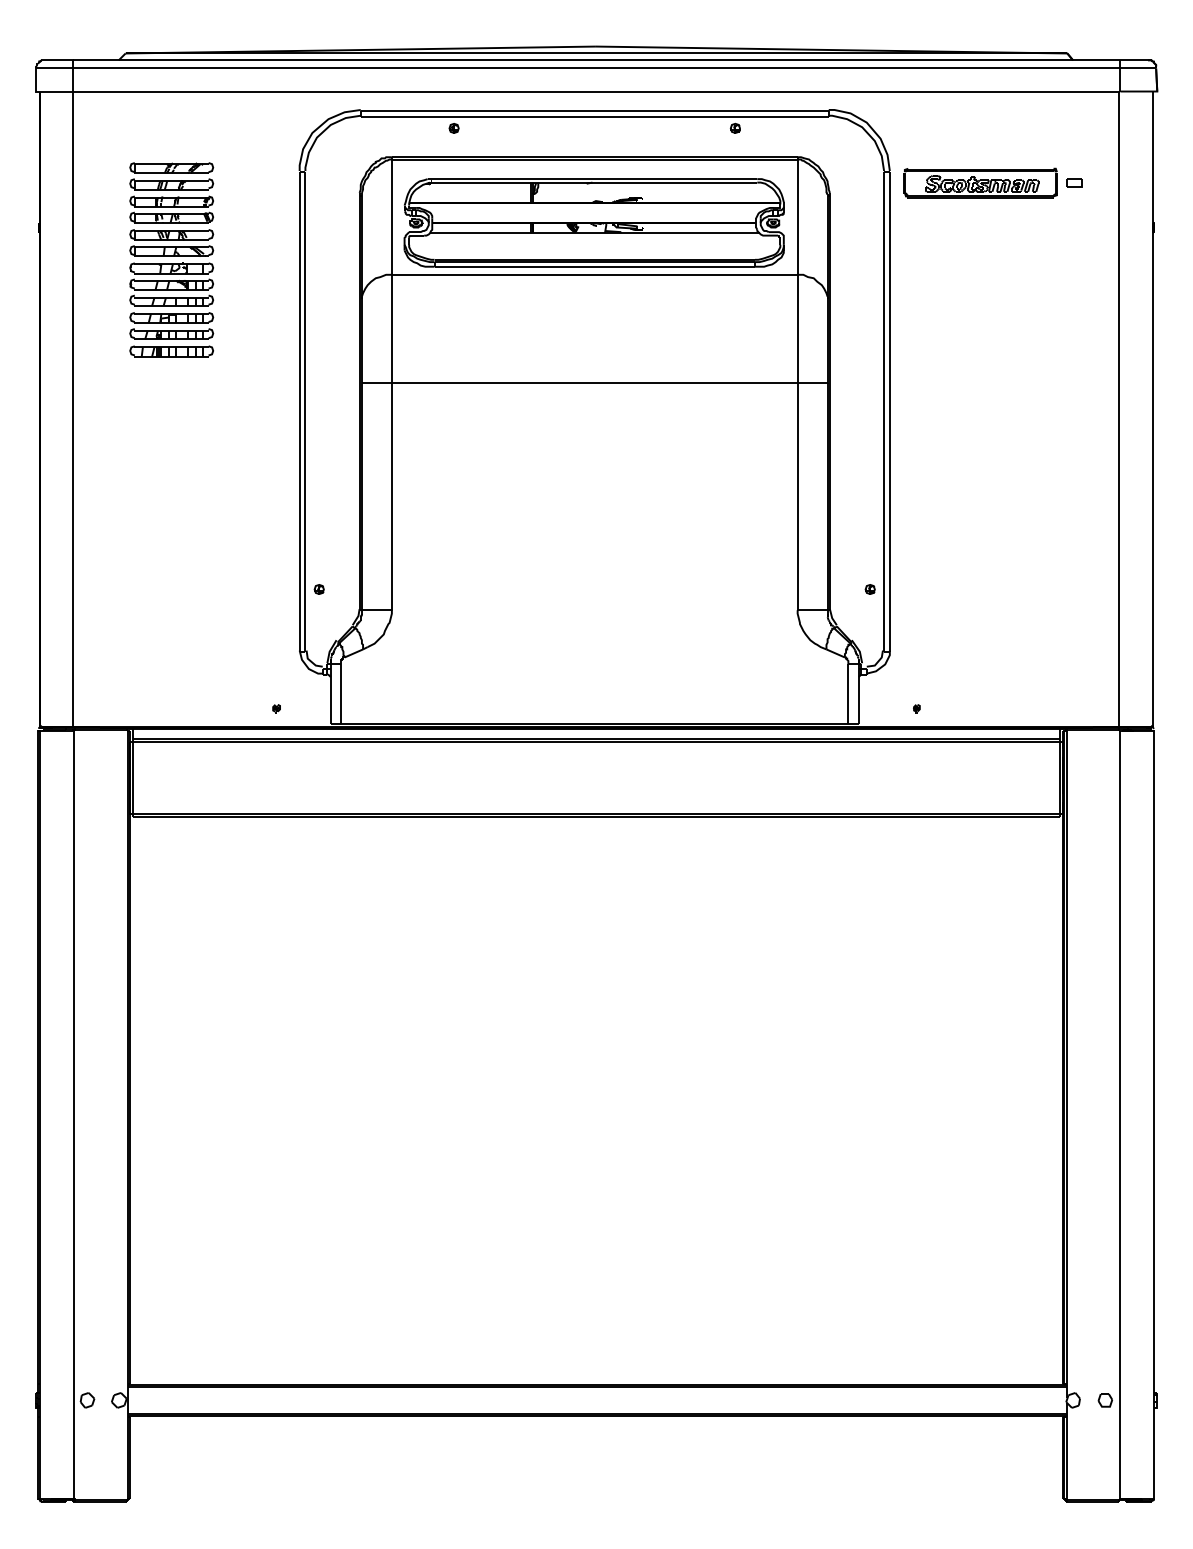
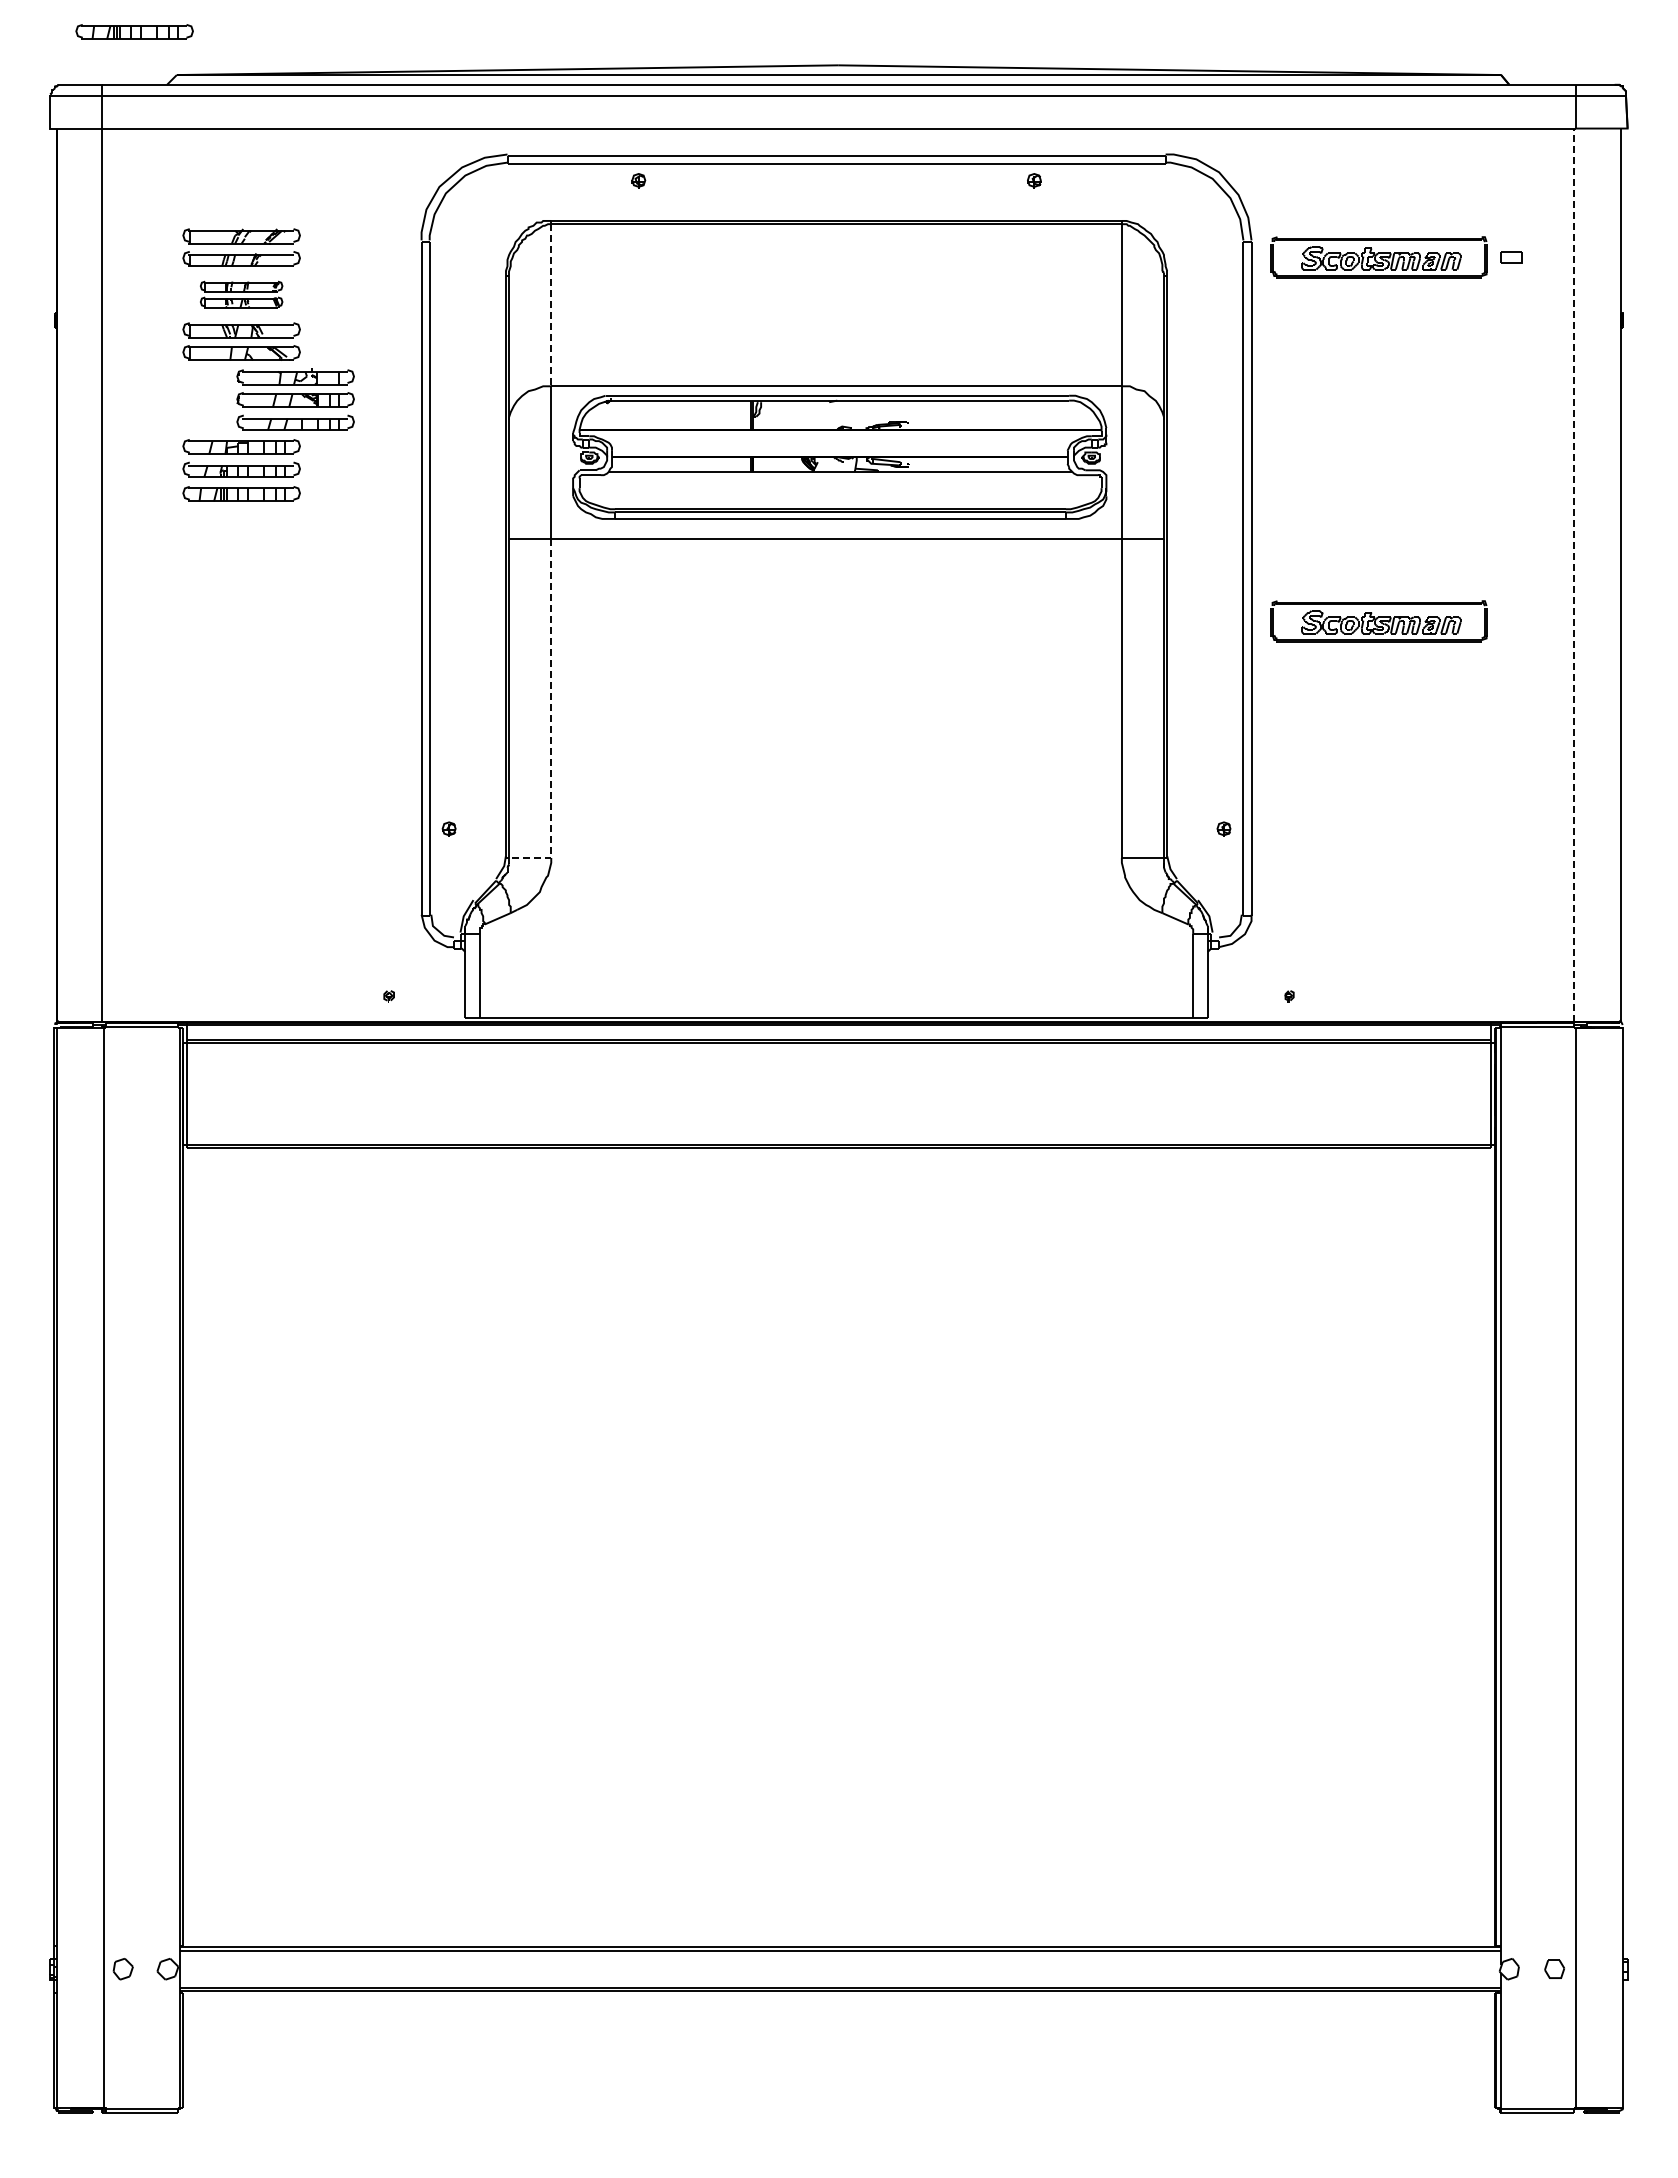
part: (95, 22) -> (134, 31), added
part: (171, 209) -> (241, 294), size x0.7
line: (392, 217) -> (551, 305), solid -> dashed
part: (594, 222) -> (839, 456), moved
part: (171, 284) -> (295, 399), moved
line: (1119, 409) -> (1574, 575), solid -> dashed
part: (980, 442) -> (1378, 621), added
line: (392, 512) -> (551, 720), solid -> dashed

